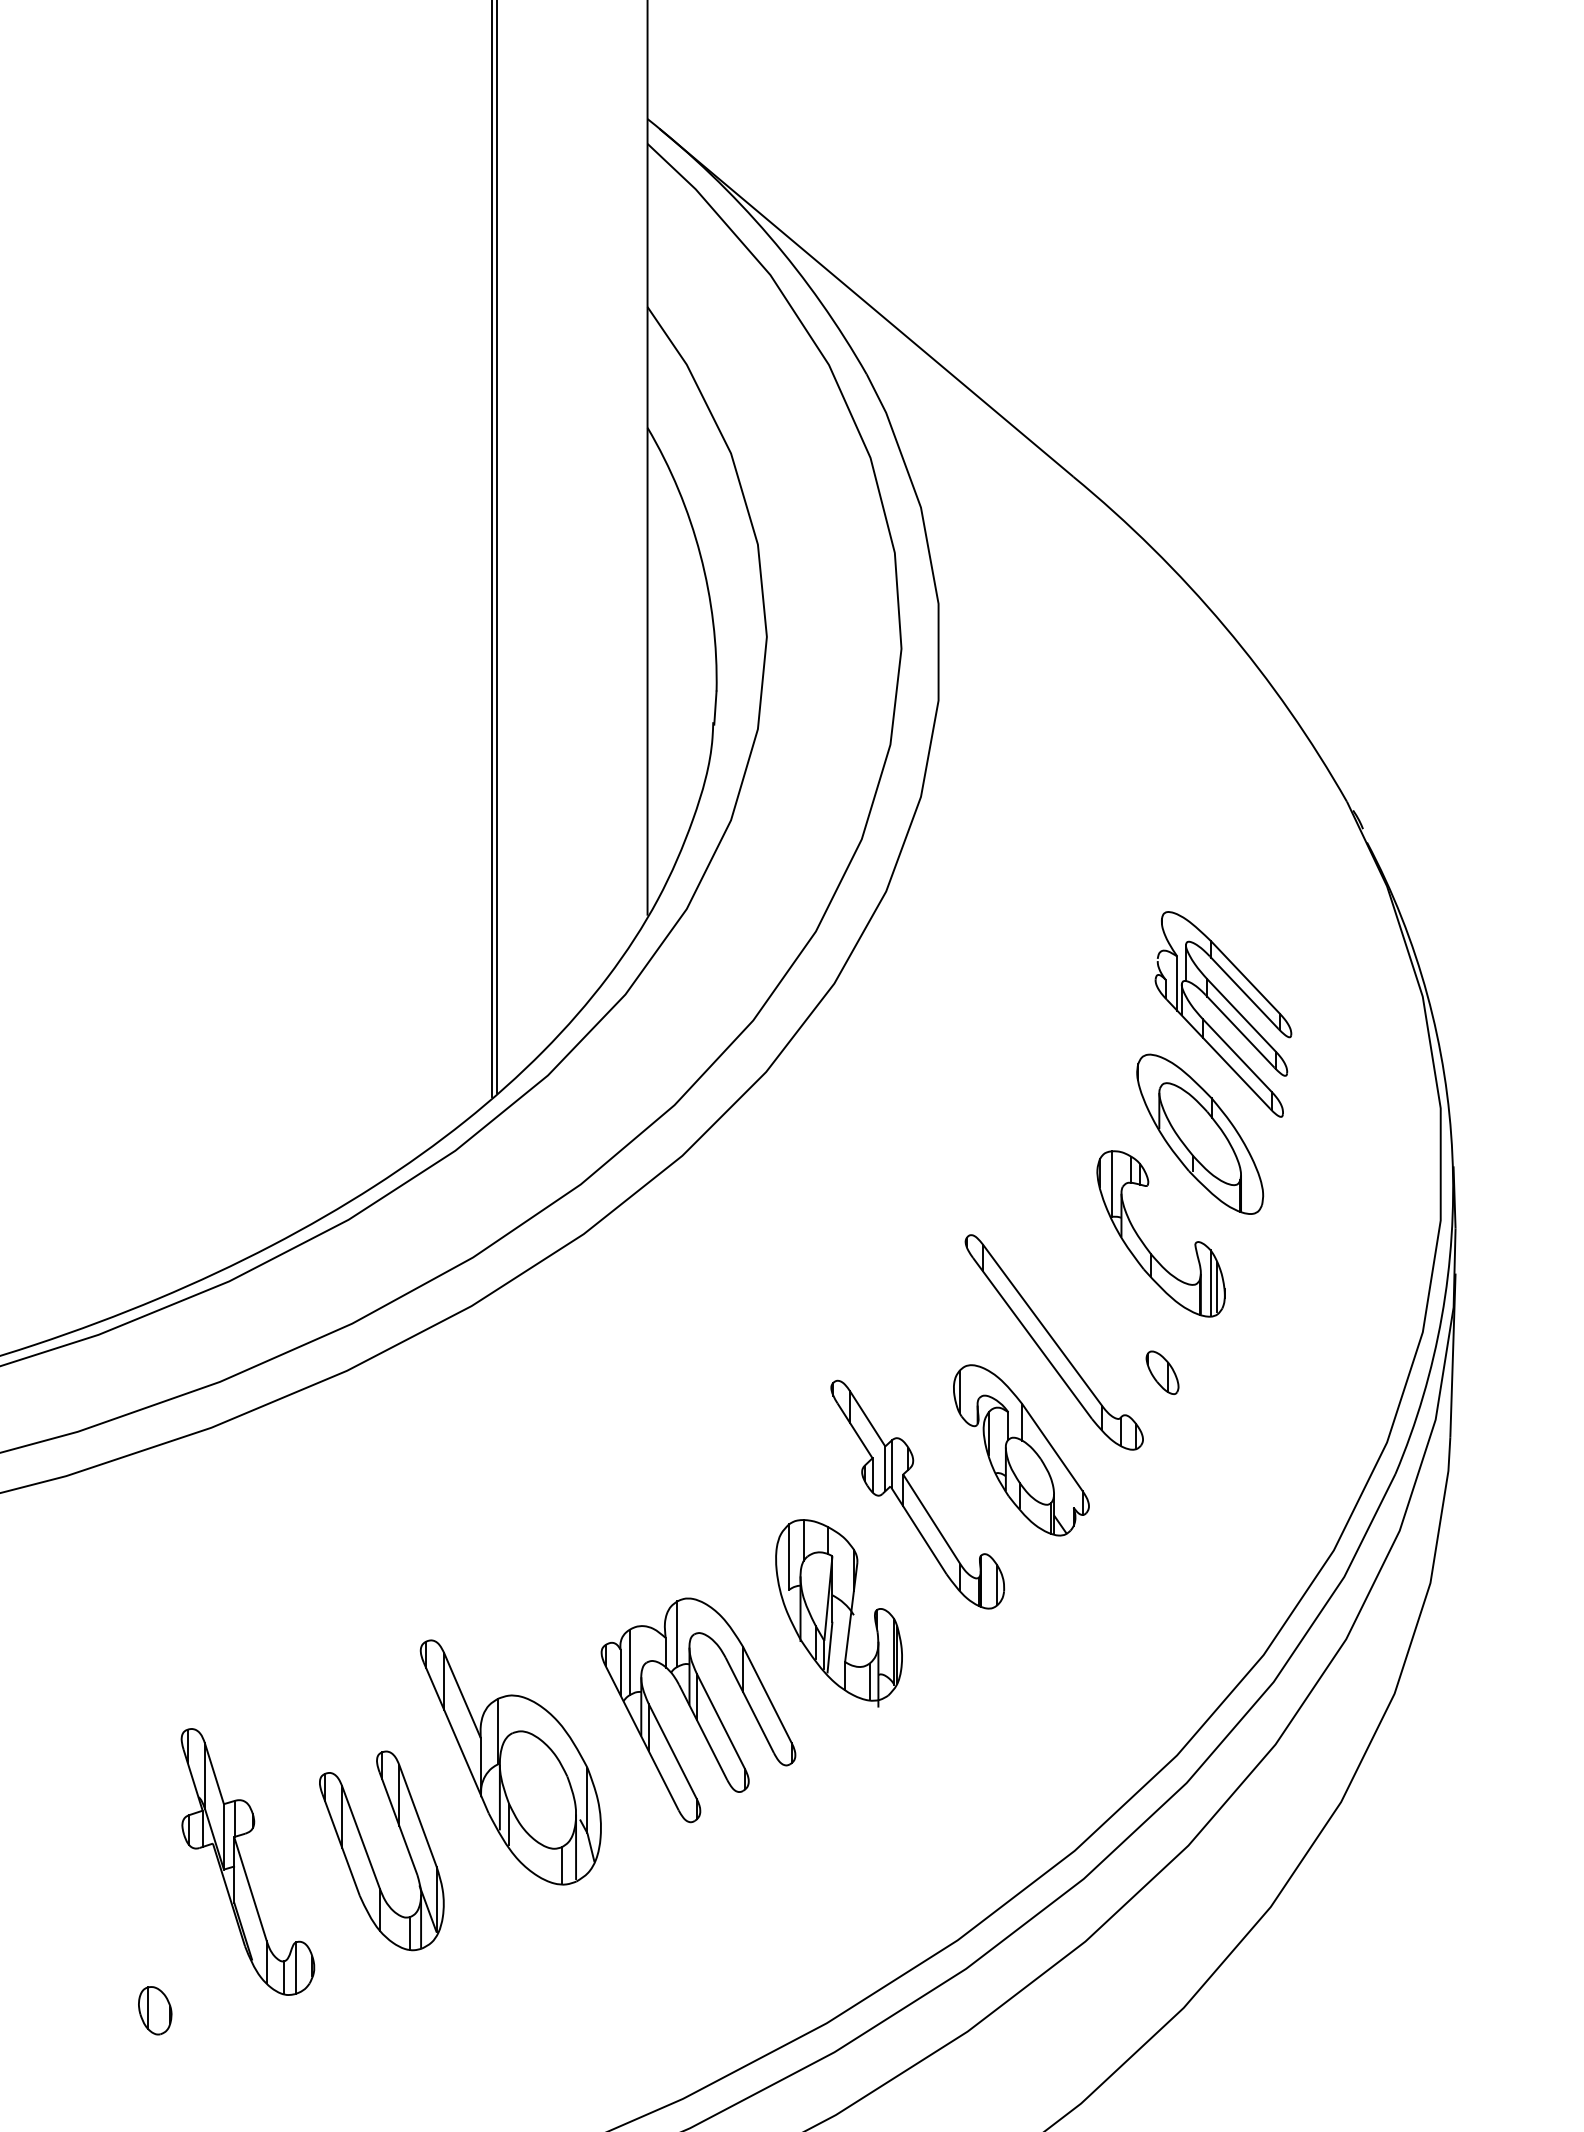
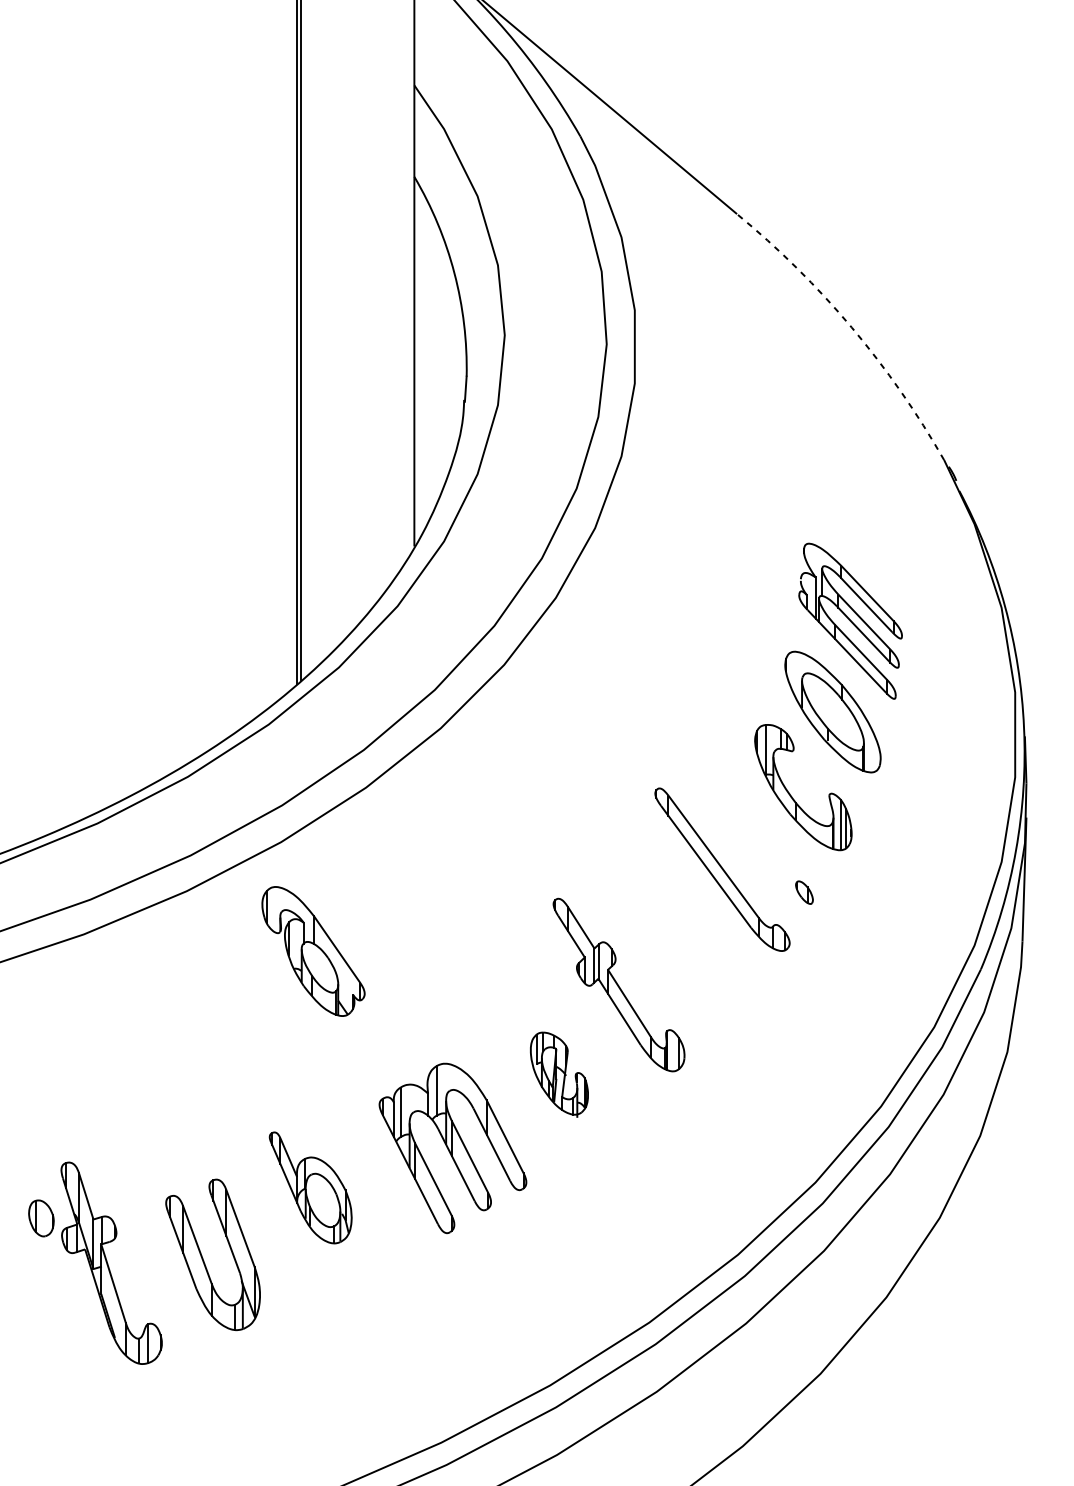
arc: (1225, 626) -> (852, 327), solid -> dashed
part: (1162, 1372) -> (804, 892), size x0.7
part: (1021, 1450) -> (313, 951), moved
part: (838, 1613) -> (559, 1075), size x0.6
part: (510, 1762) -> (310, 1187), size x0.6
part: (155, 2010) -> (41, 1218), moved

